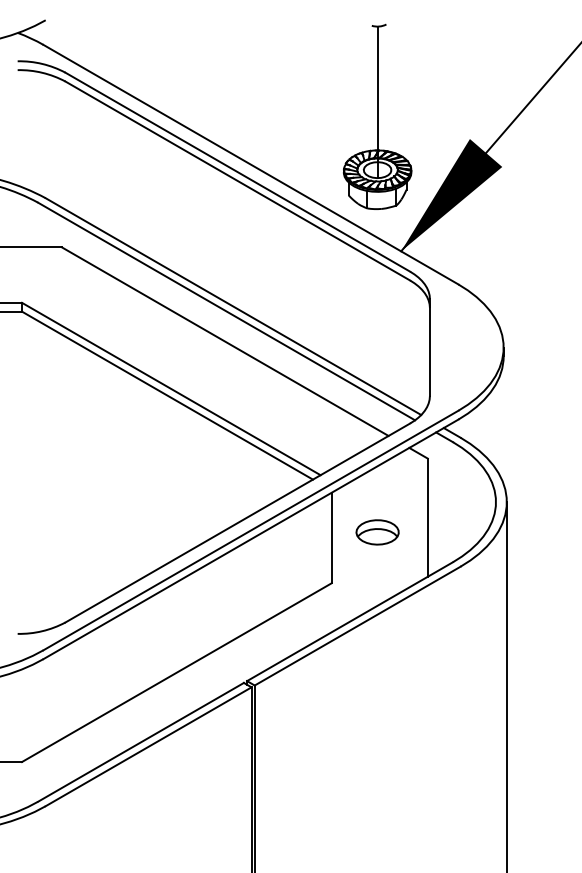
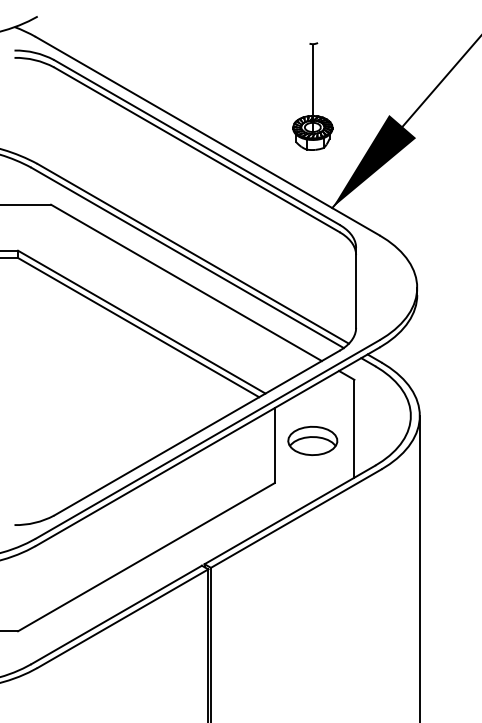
part: (377, 116) -> (312, 96), size x0.7
part: (377, 532) -> (312, 441), size x1.4

